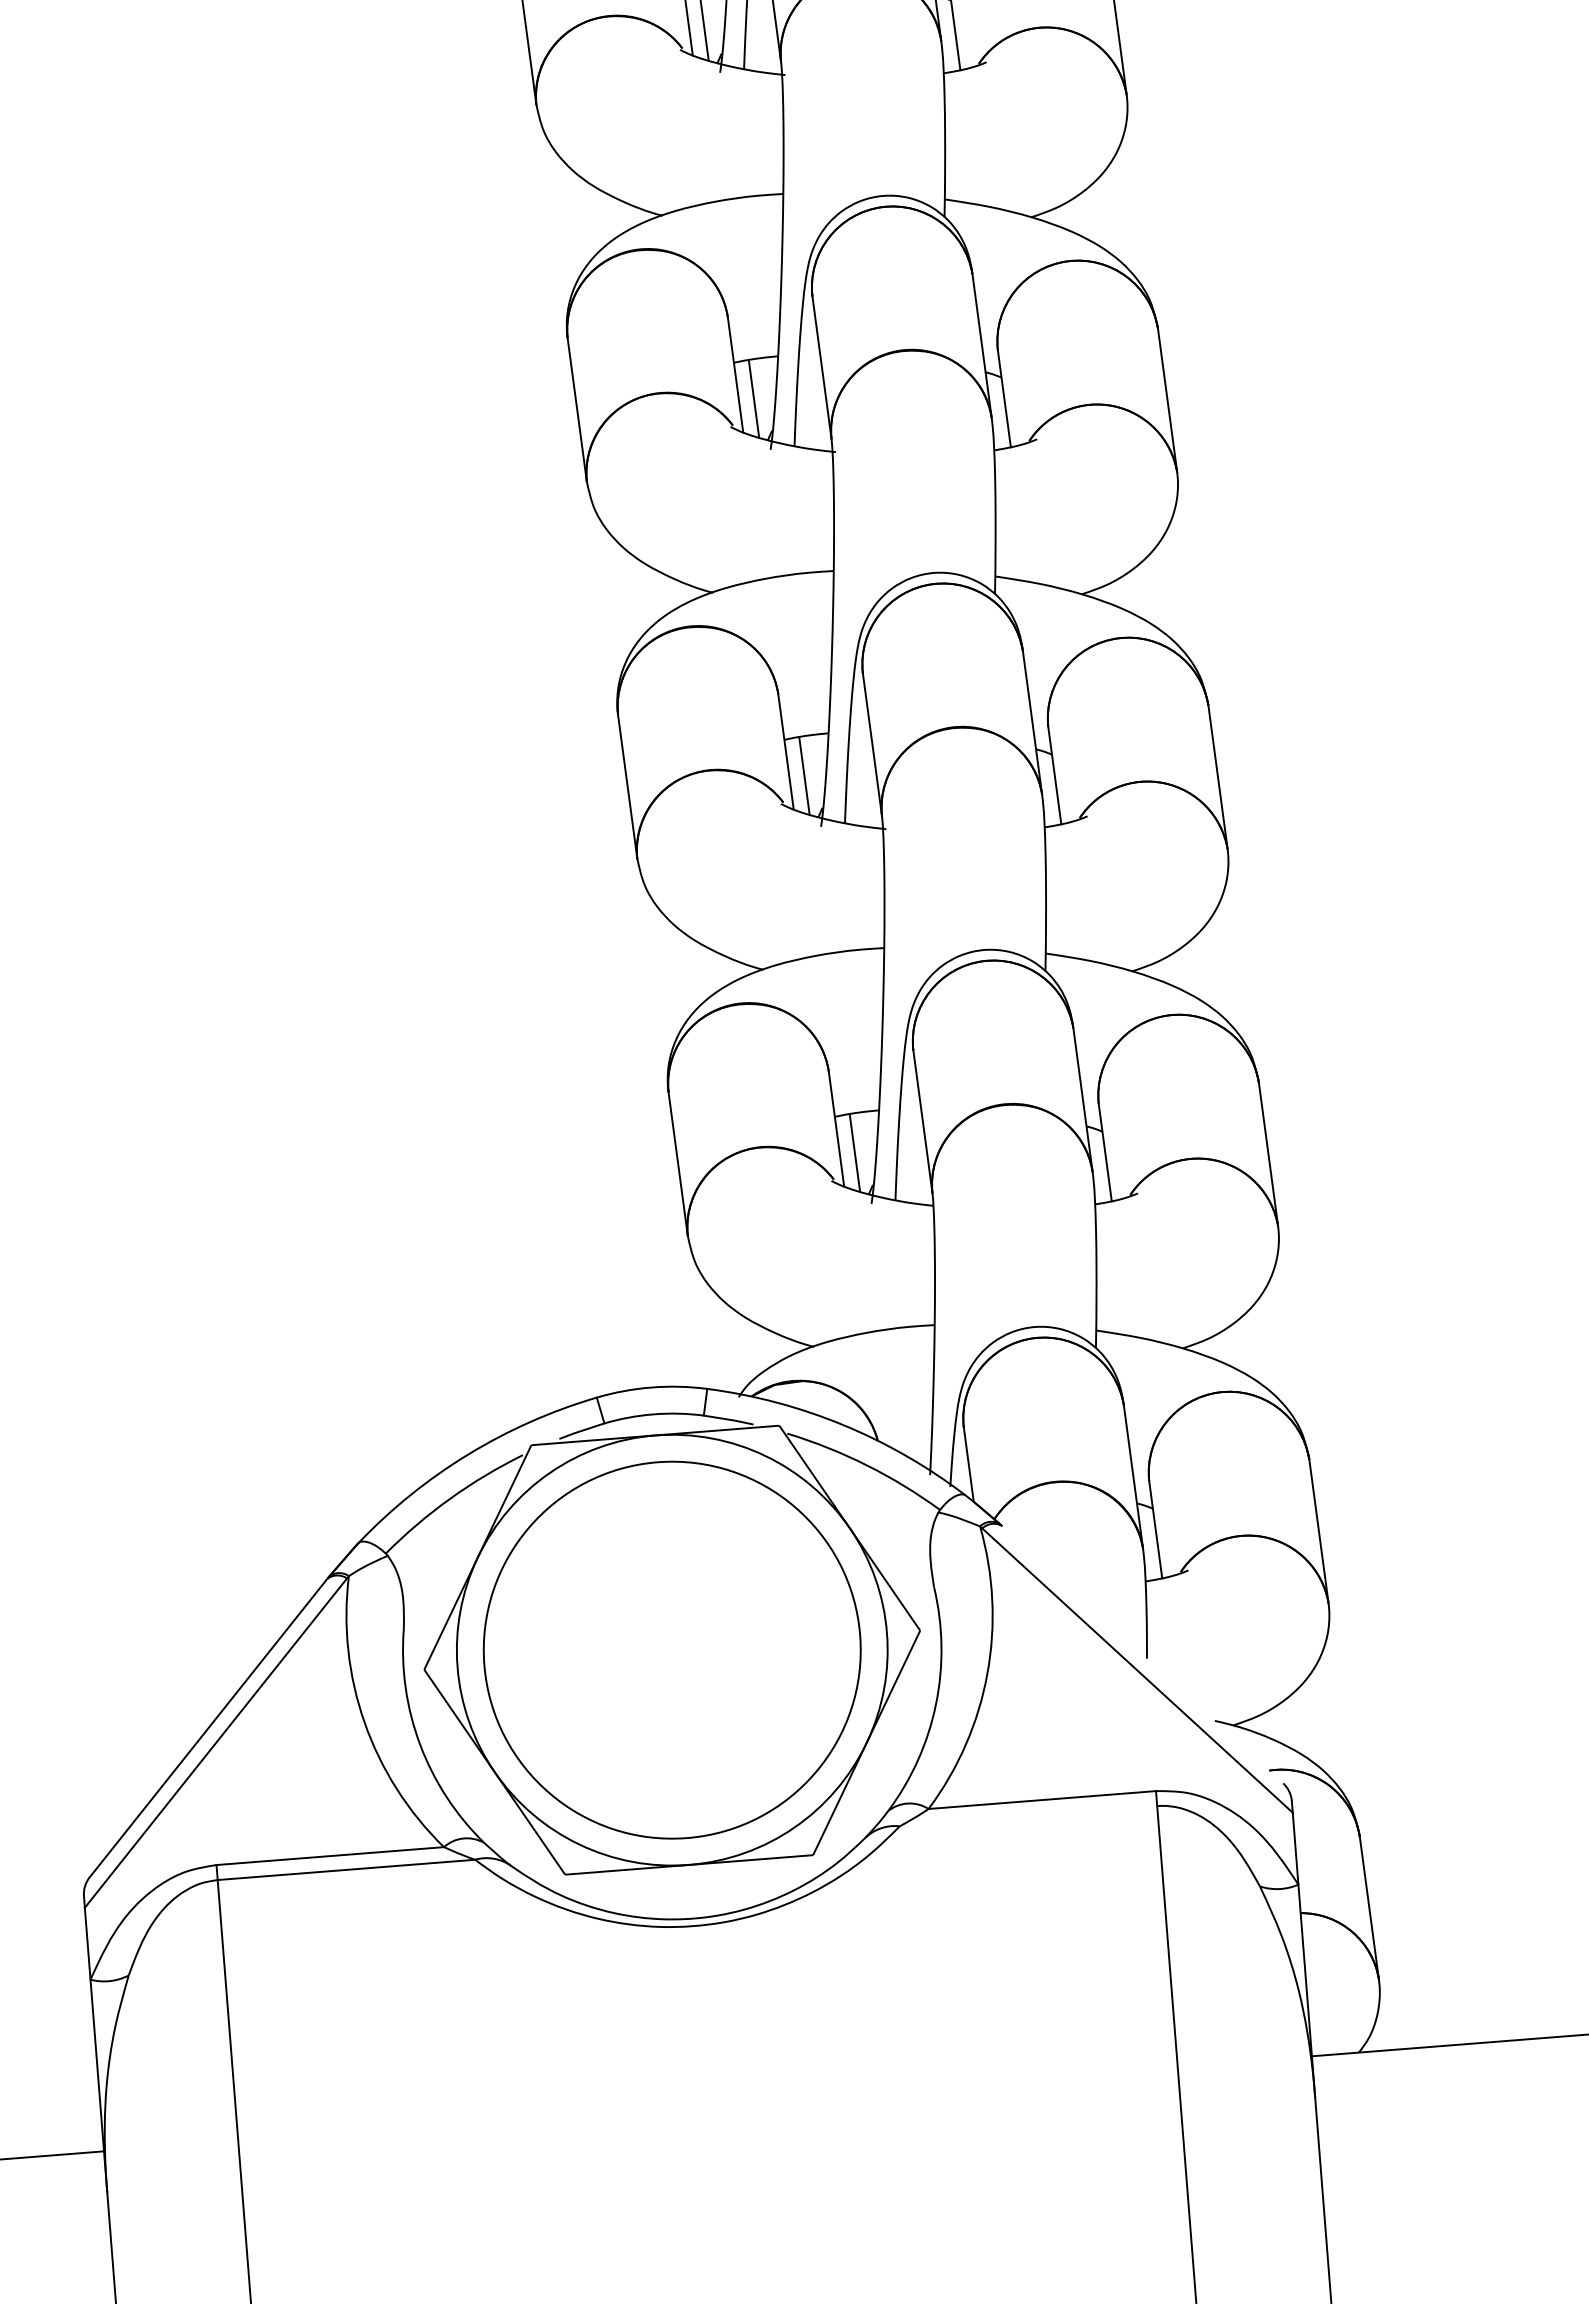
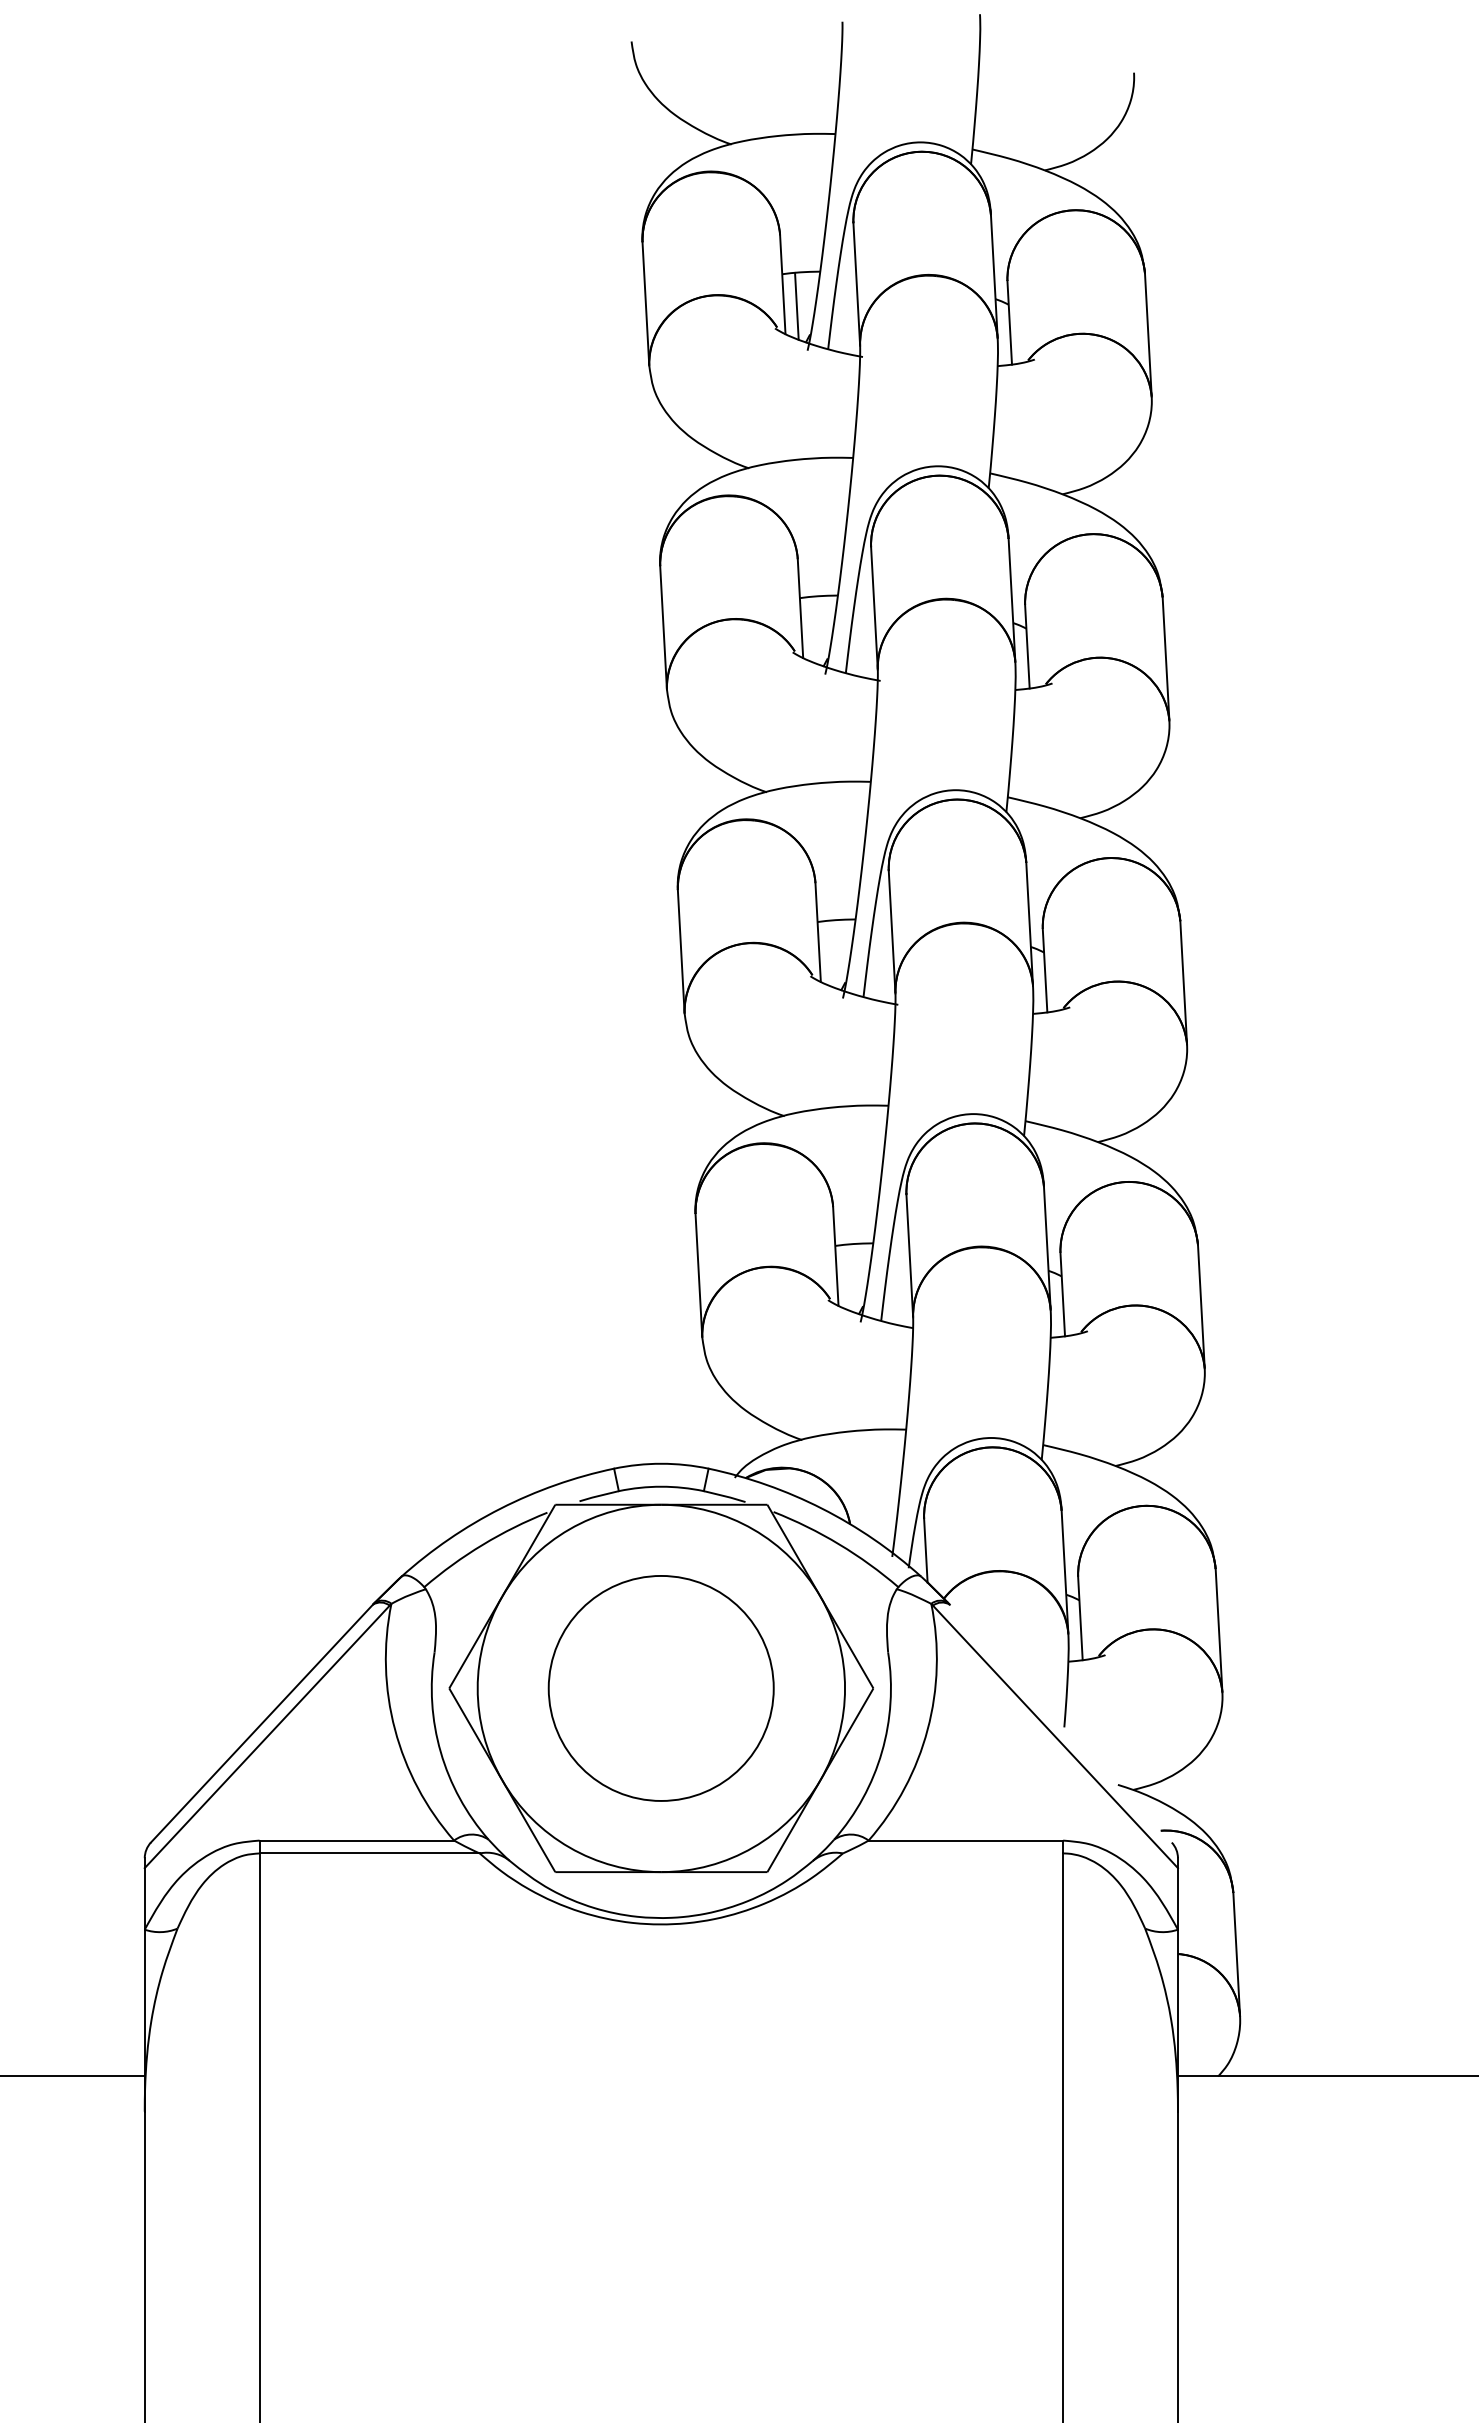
line: (753, 398) -> (814, 629), removed
line: (804, 775) -> (832, 953), removed
line: (854, 1152) -> (849, 1277), removed
circle: (671, 1650) -> (660, 1688), size x0.7

